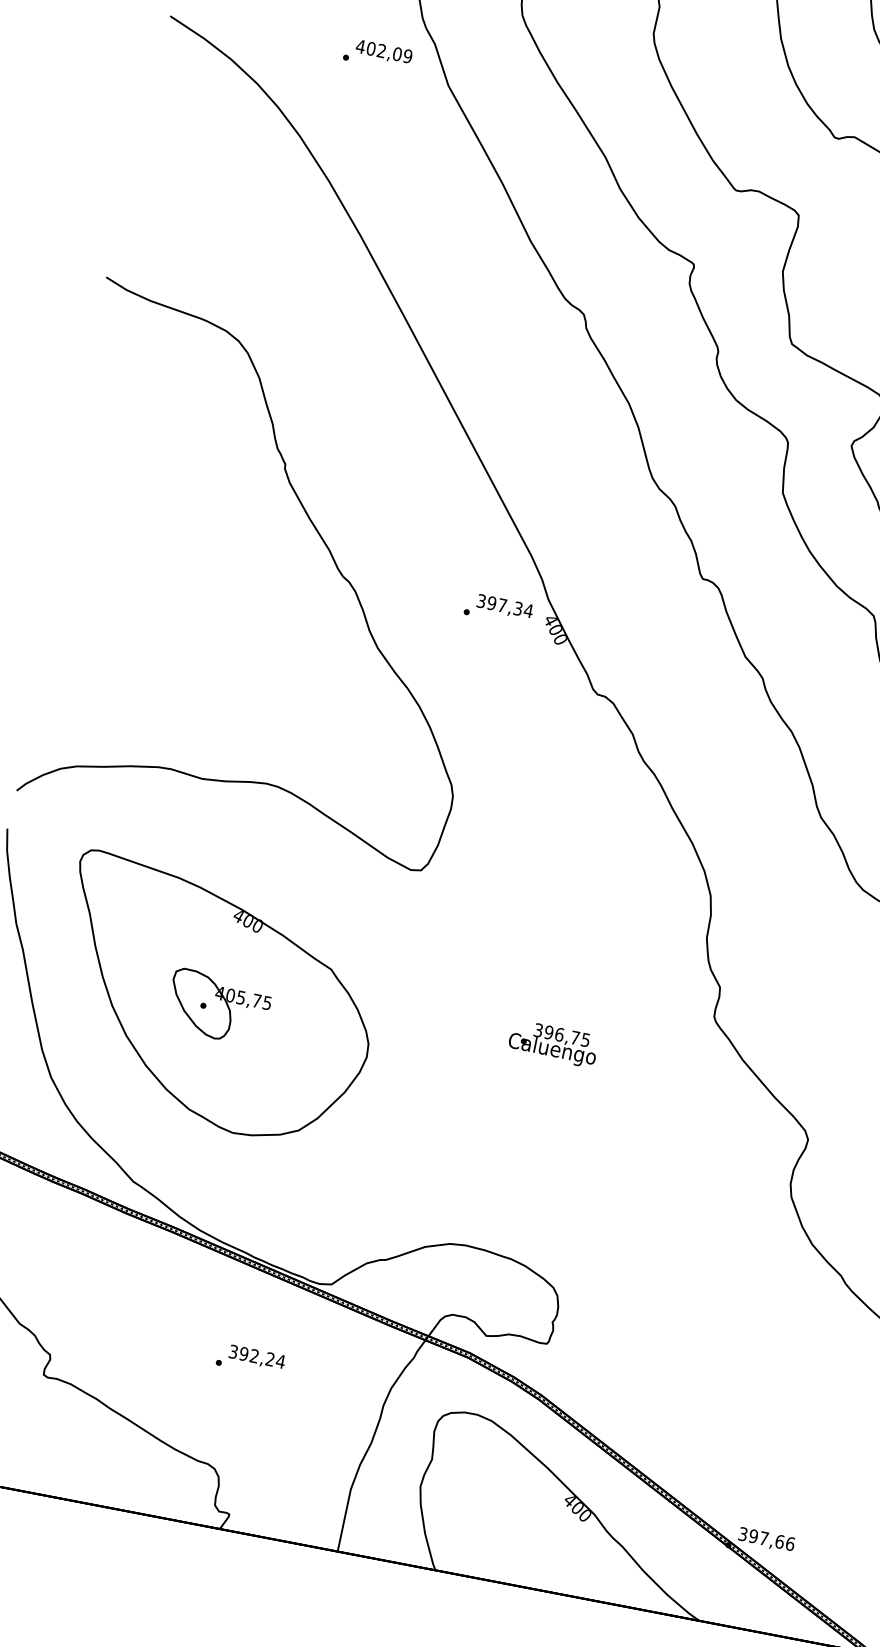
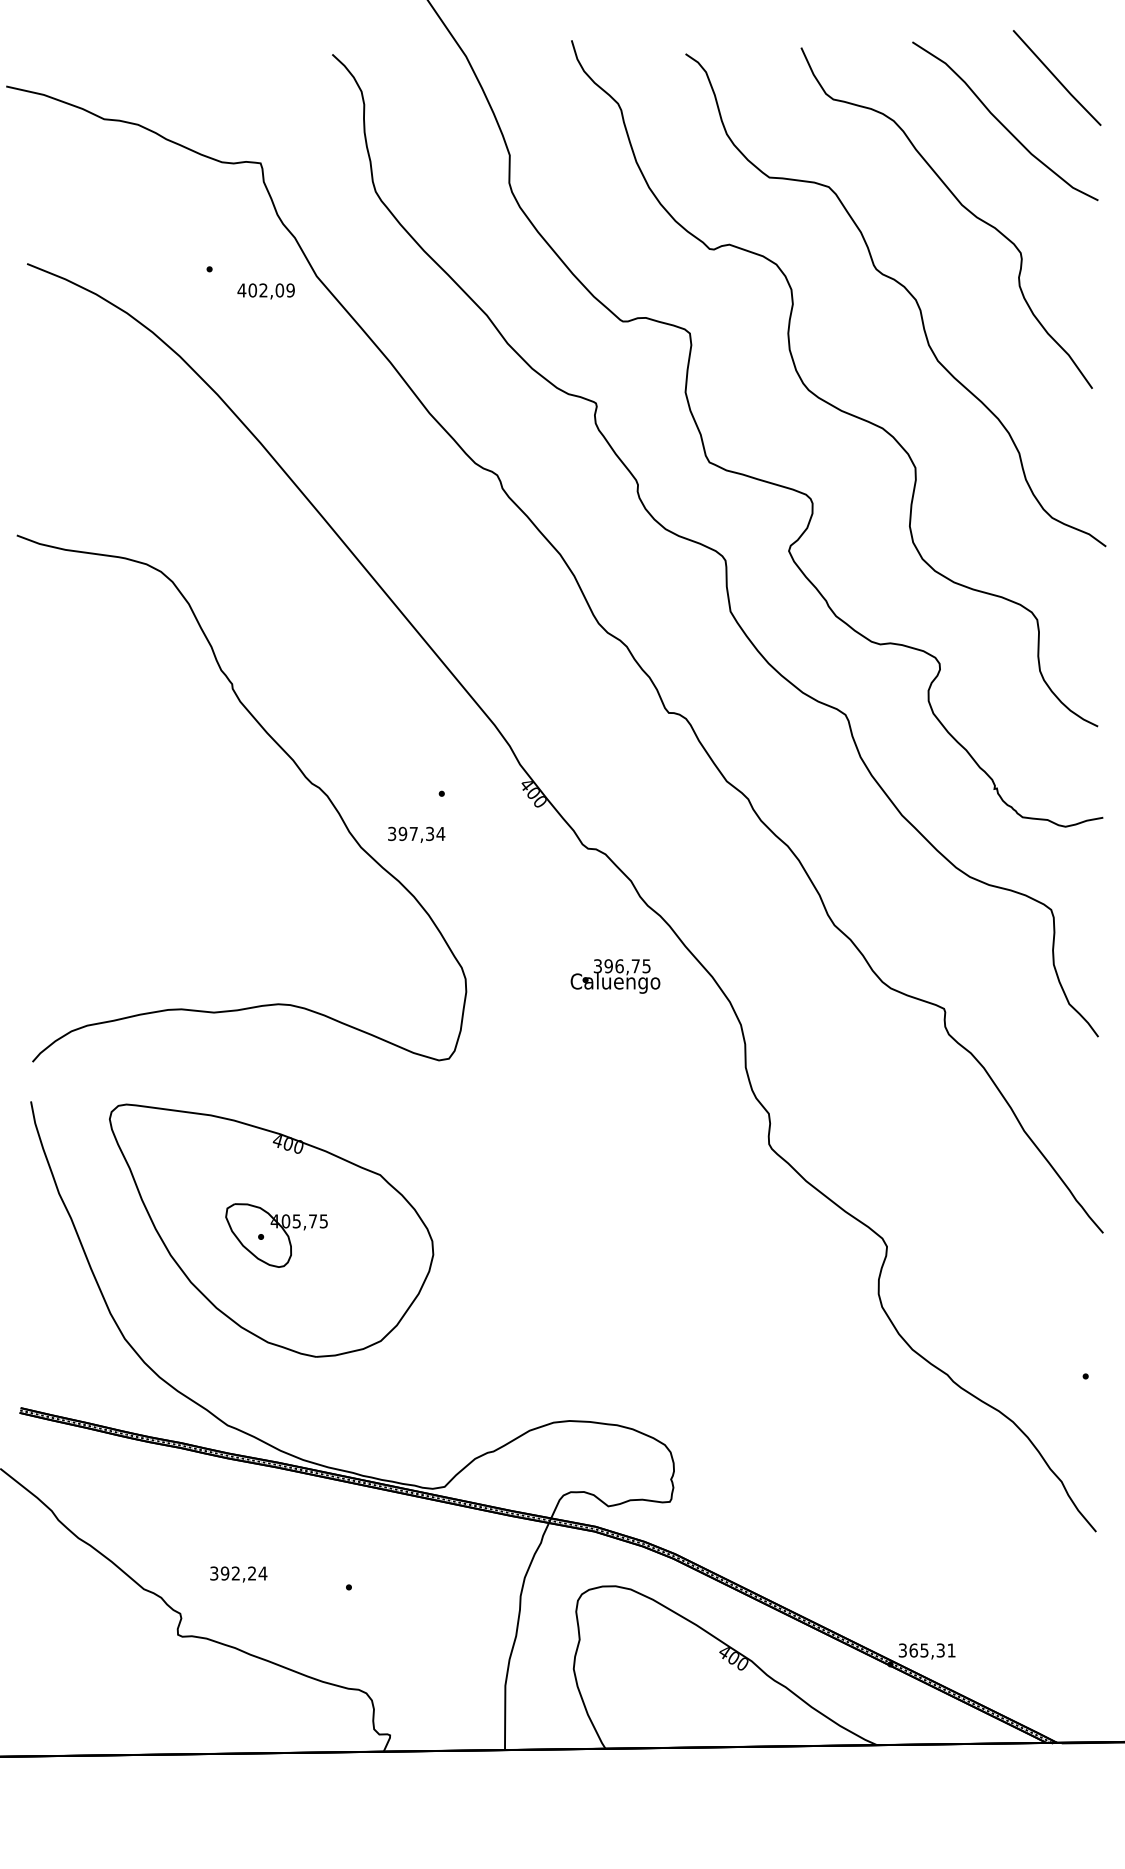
text: (383, 52) -> (265, 291), moved
text: (504, 606) -> (416, 834), moved
text: (553, 1043) -> (615, 976), moved
text: (256, 1357) -> (238, 1574), moved
text: (771, 1540) -> (932, 1650), 397,66 -> 365,31

